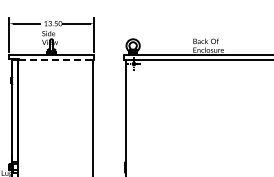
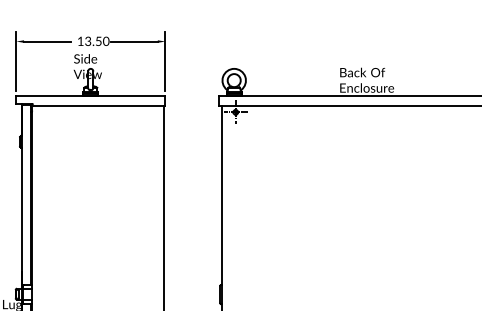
line: (57, 60) -> (101, 106), dashed -> solid

